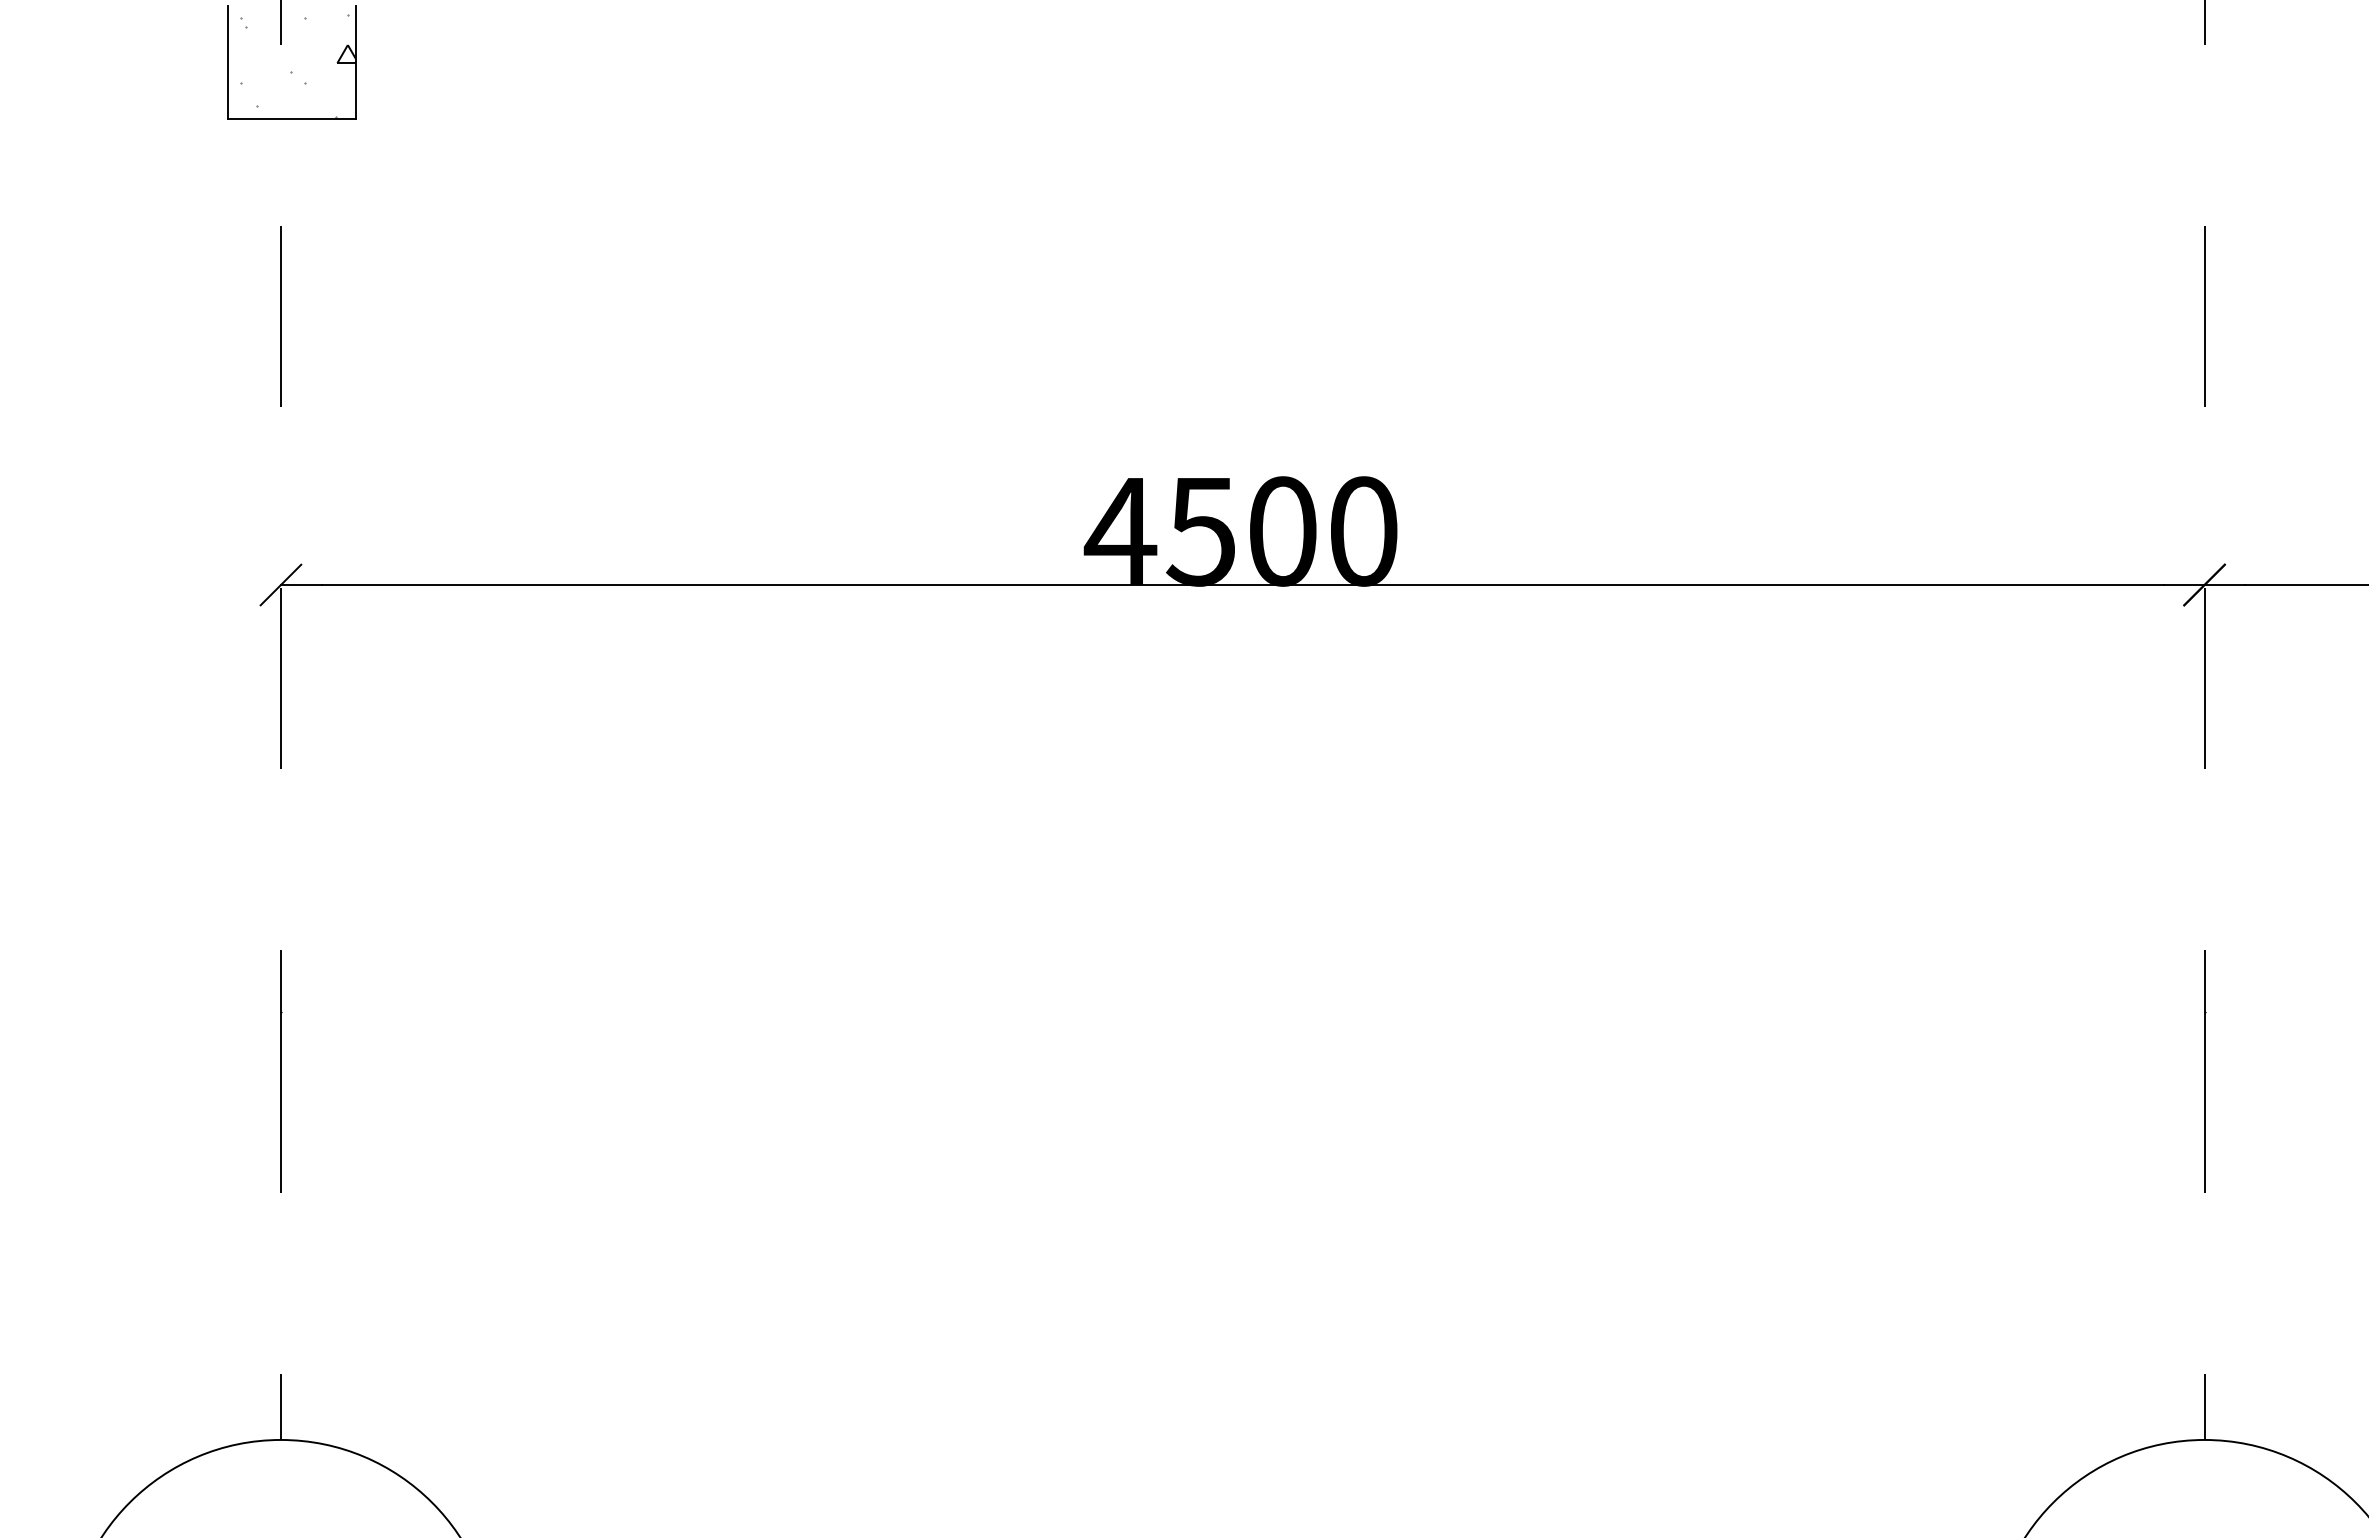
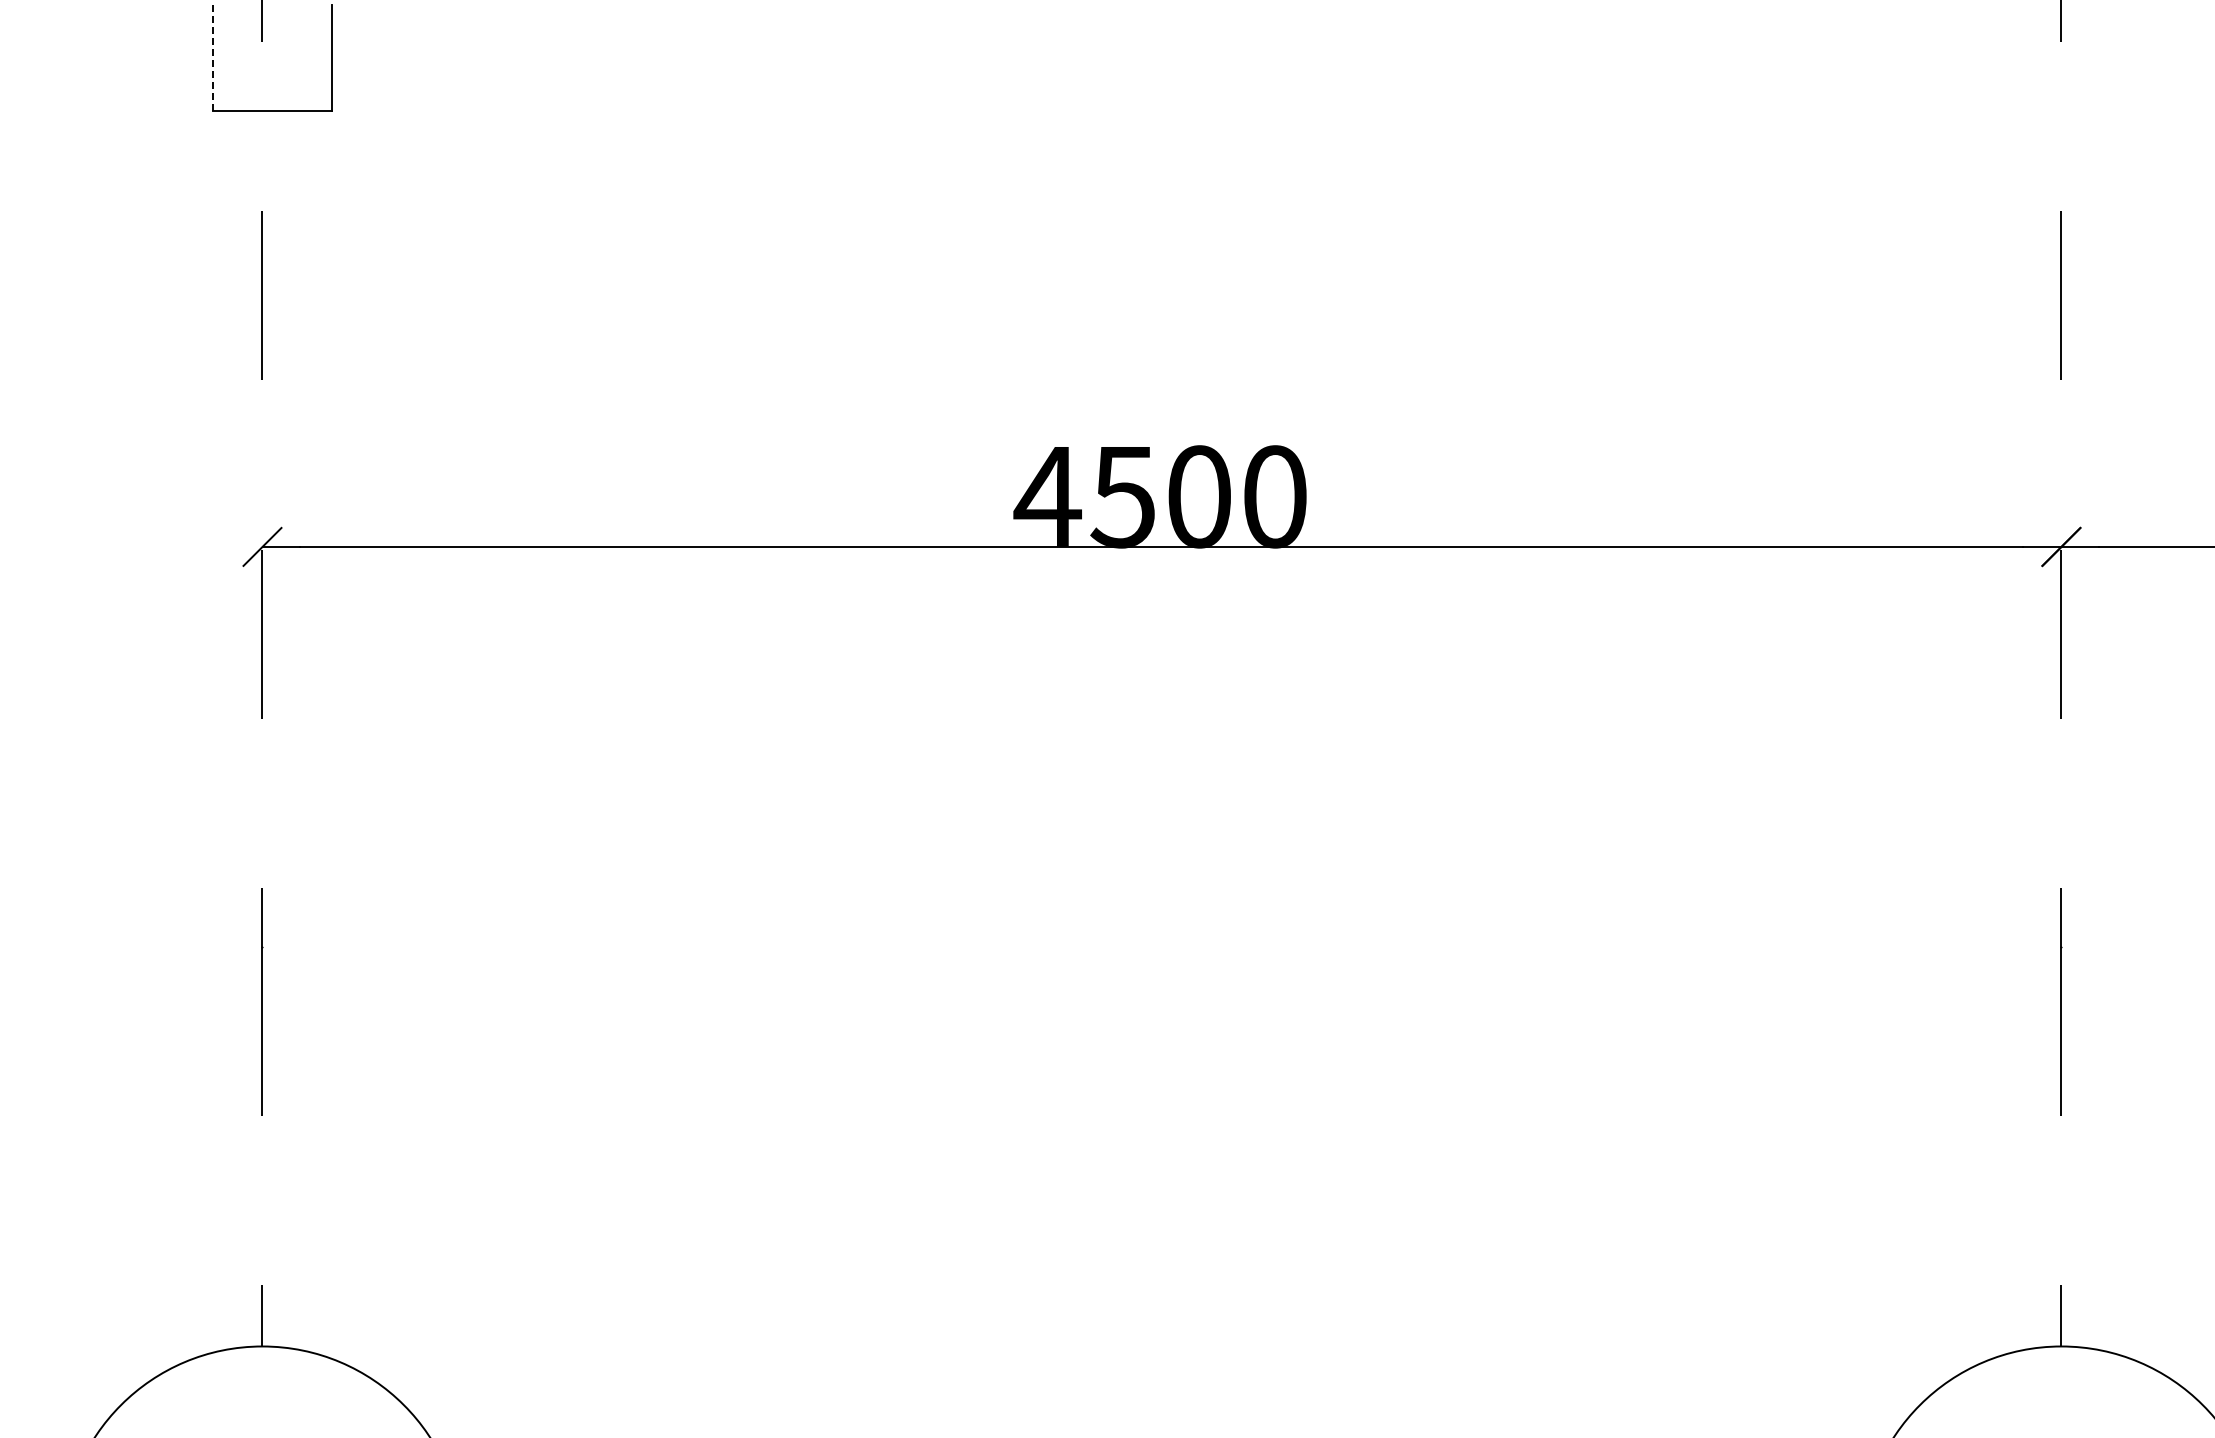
line: (227, 62) -> (212, 58), solid -> dashed
hatch: (298, 65) -> (278, 61), removed

